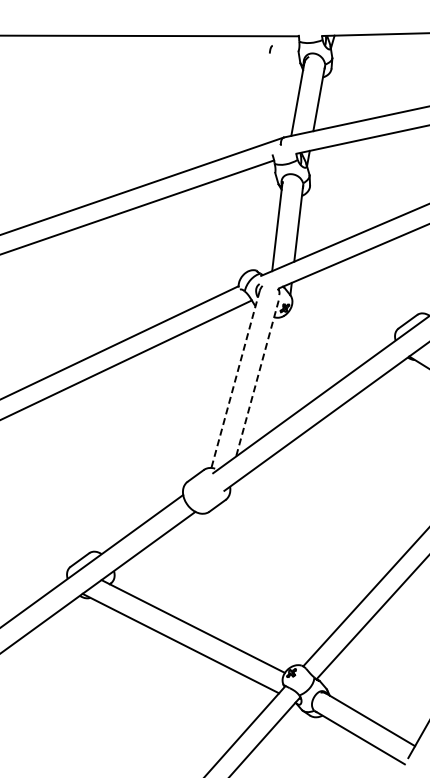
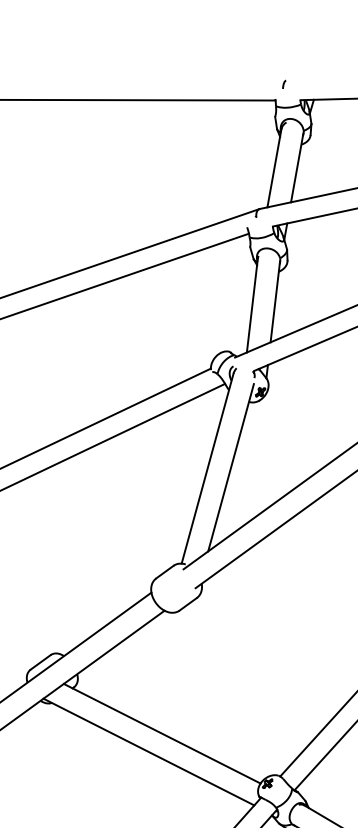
curve: (270, 49) -> (283, 84), moved
line: (257, 378) -> (231, 467), dashed -> solid
line: (235, 379) -> (207, 468), dashed -> solid

